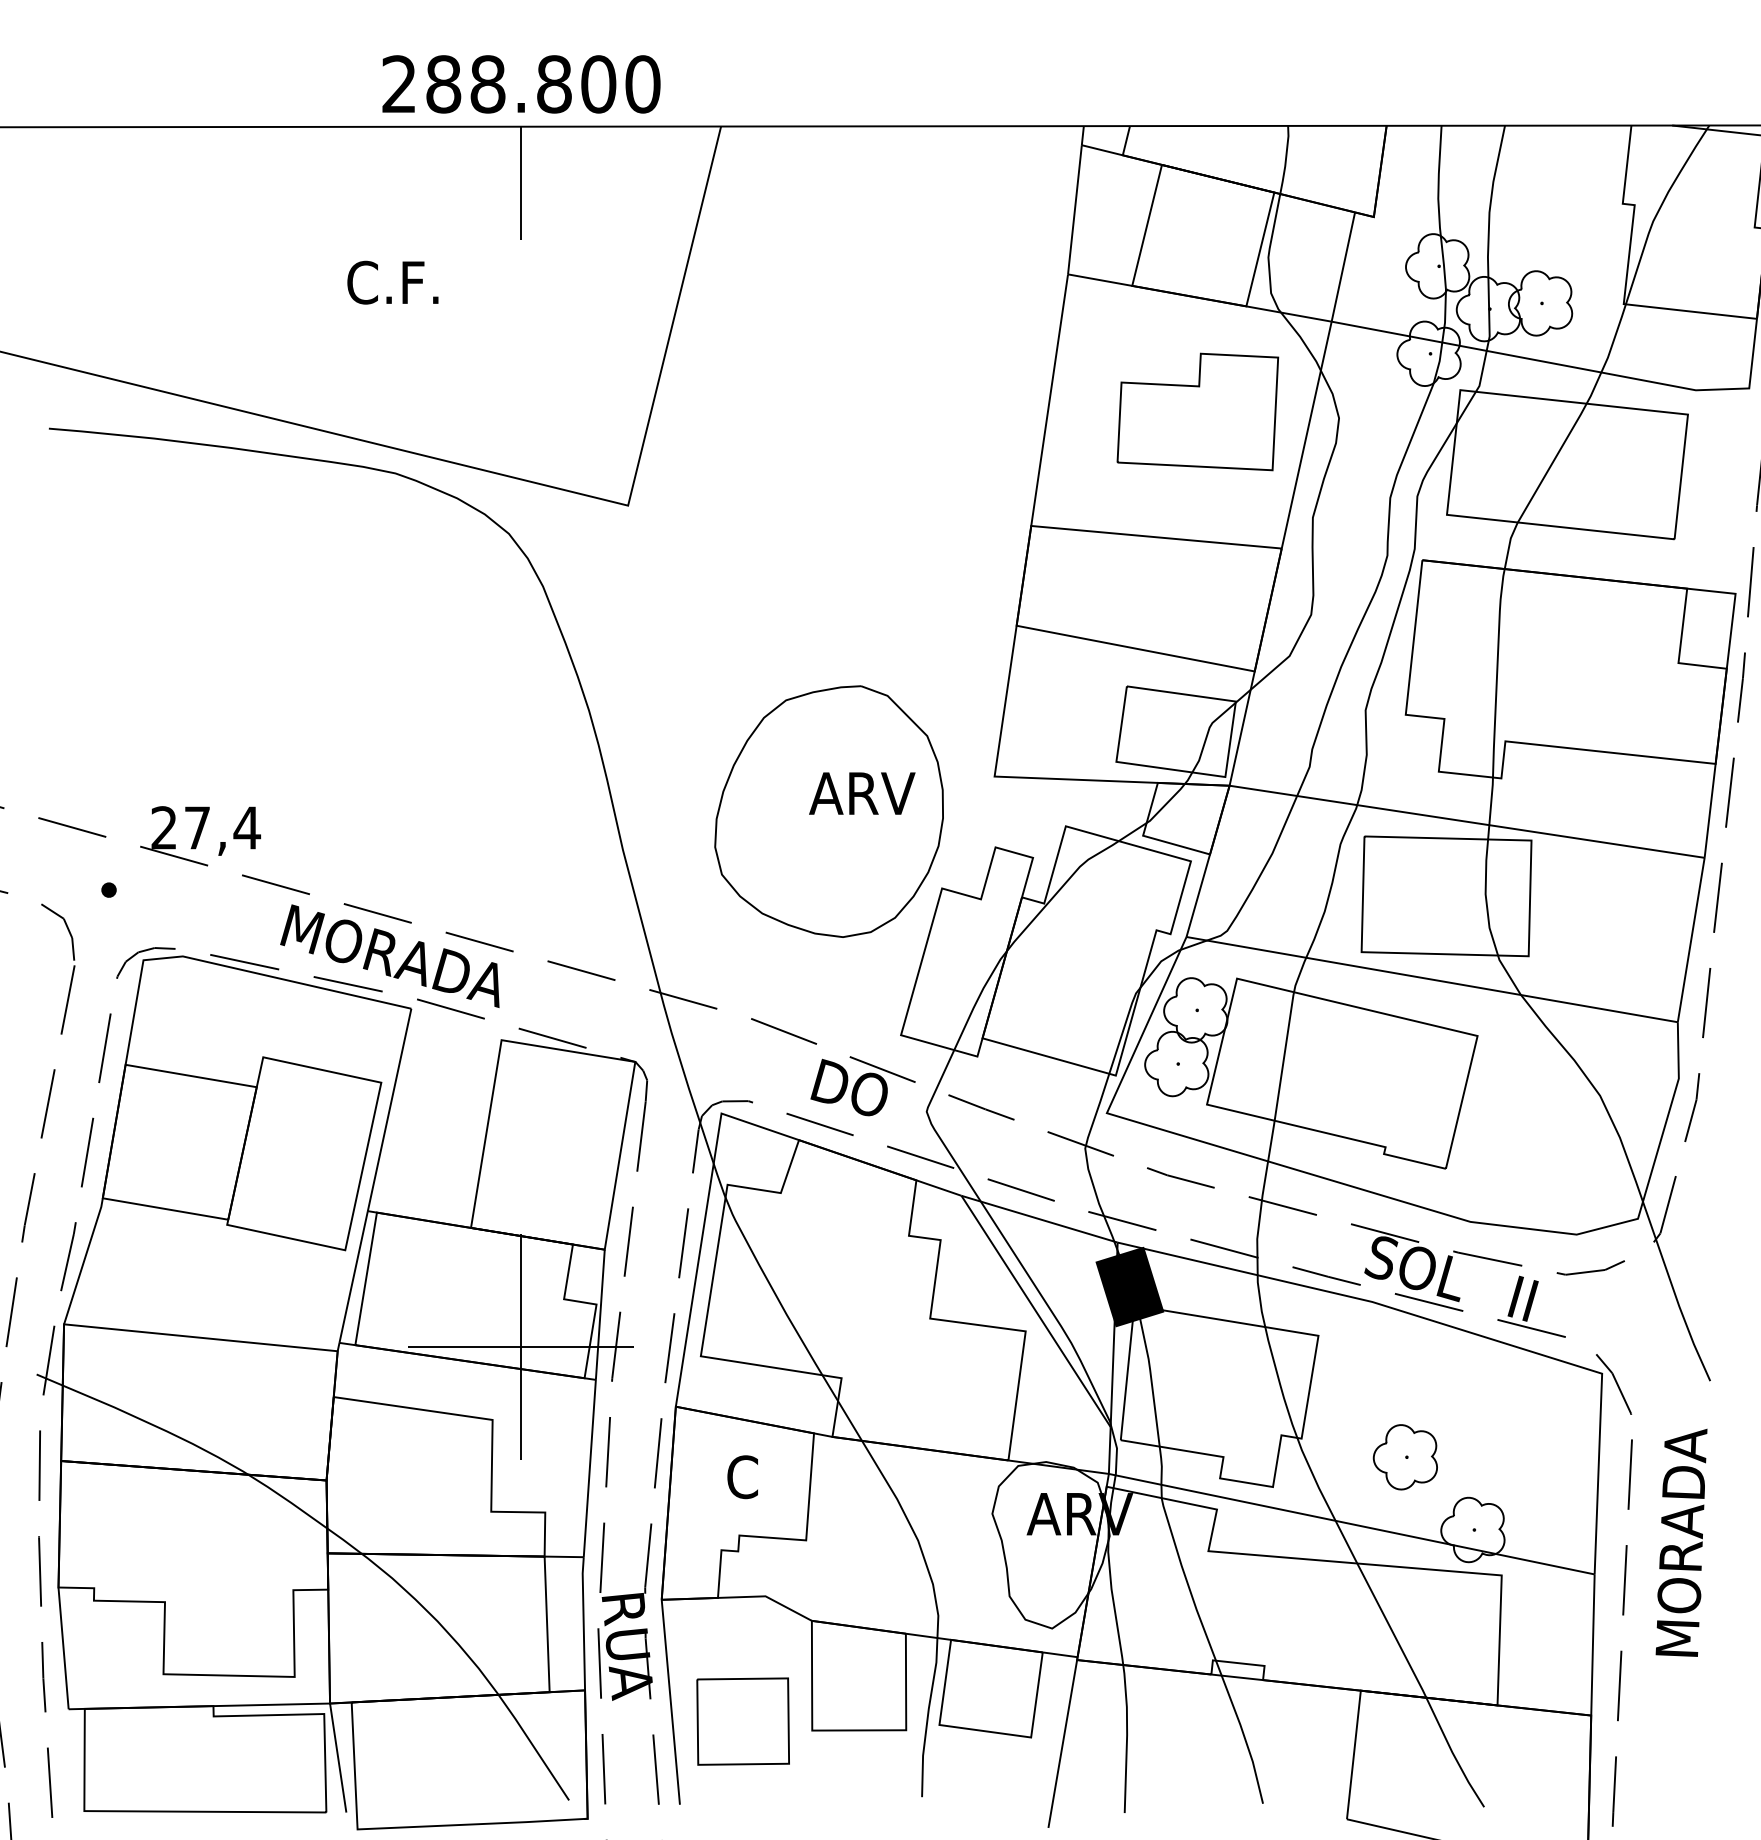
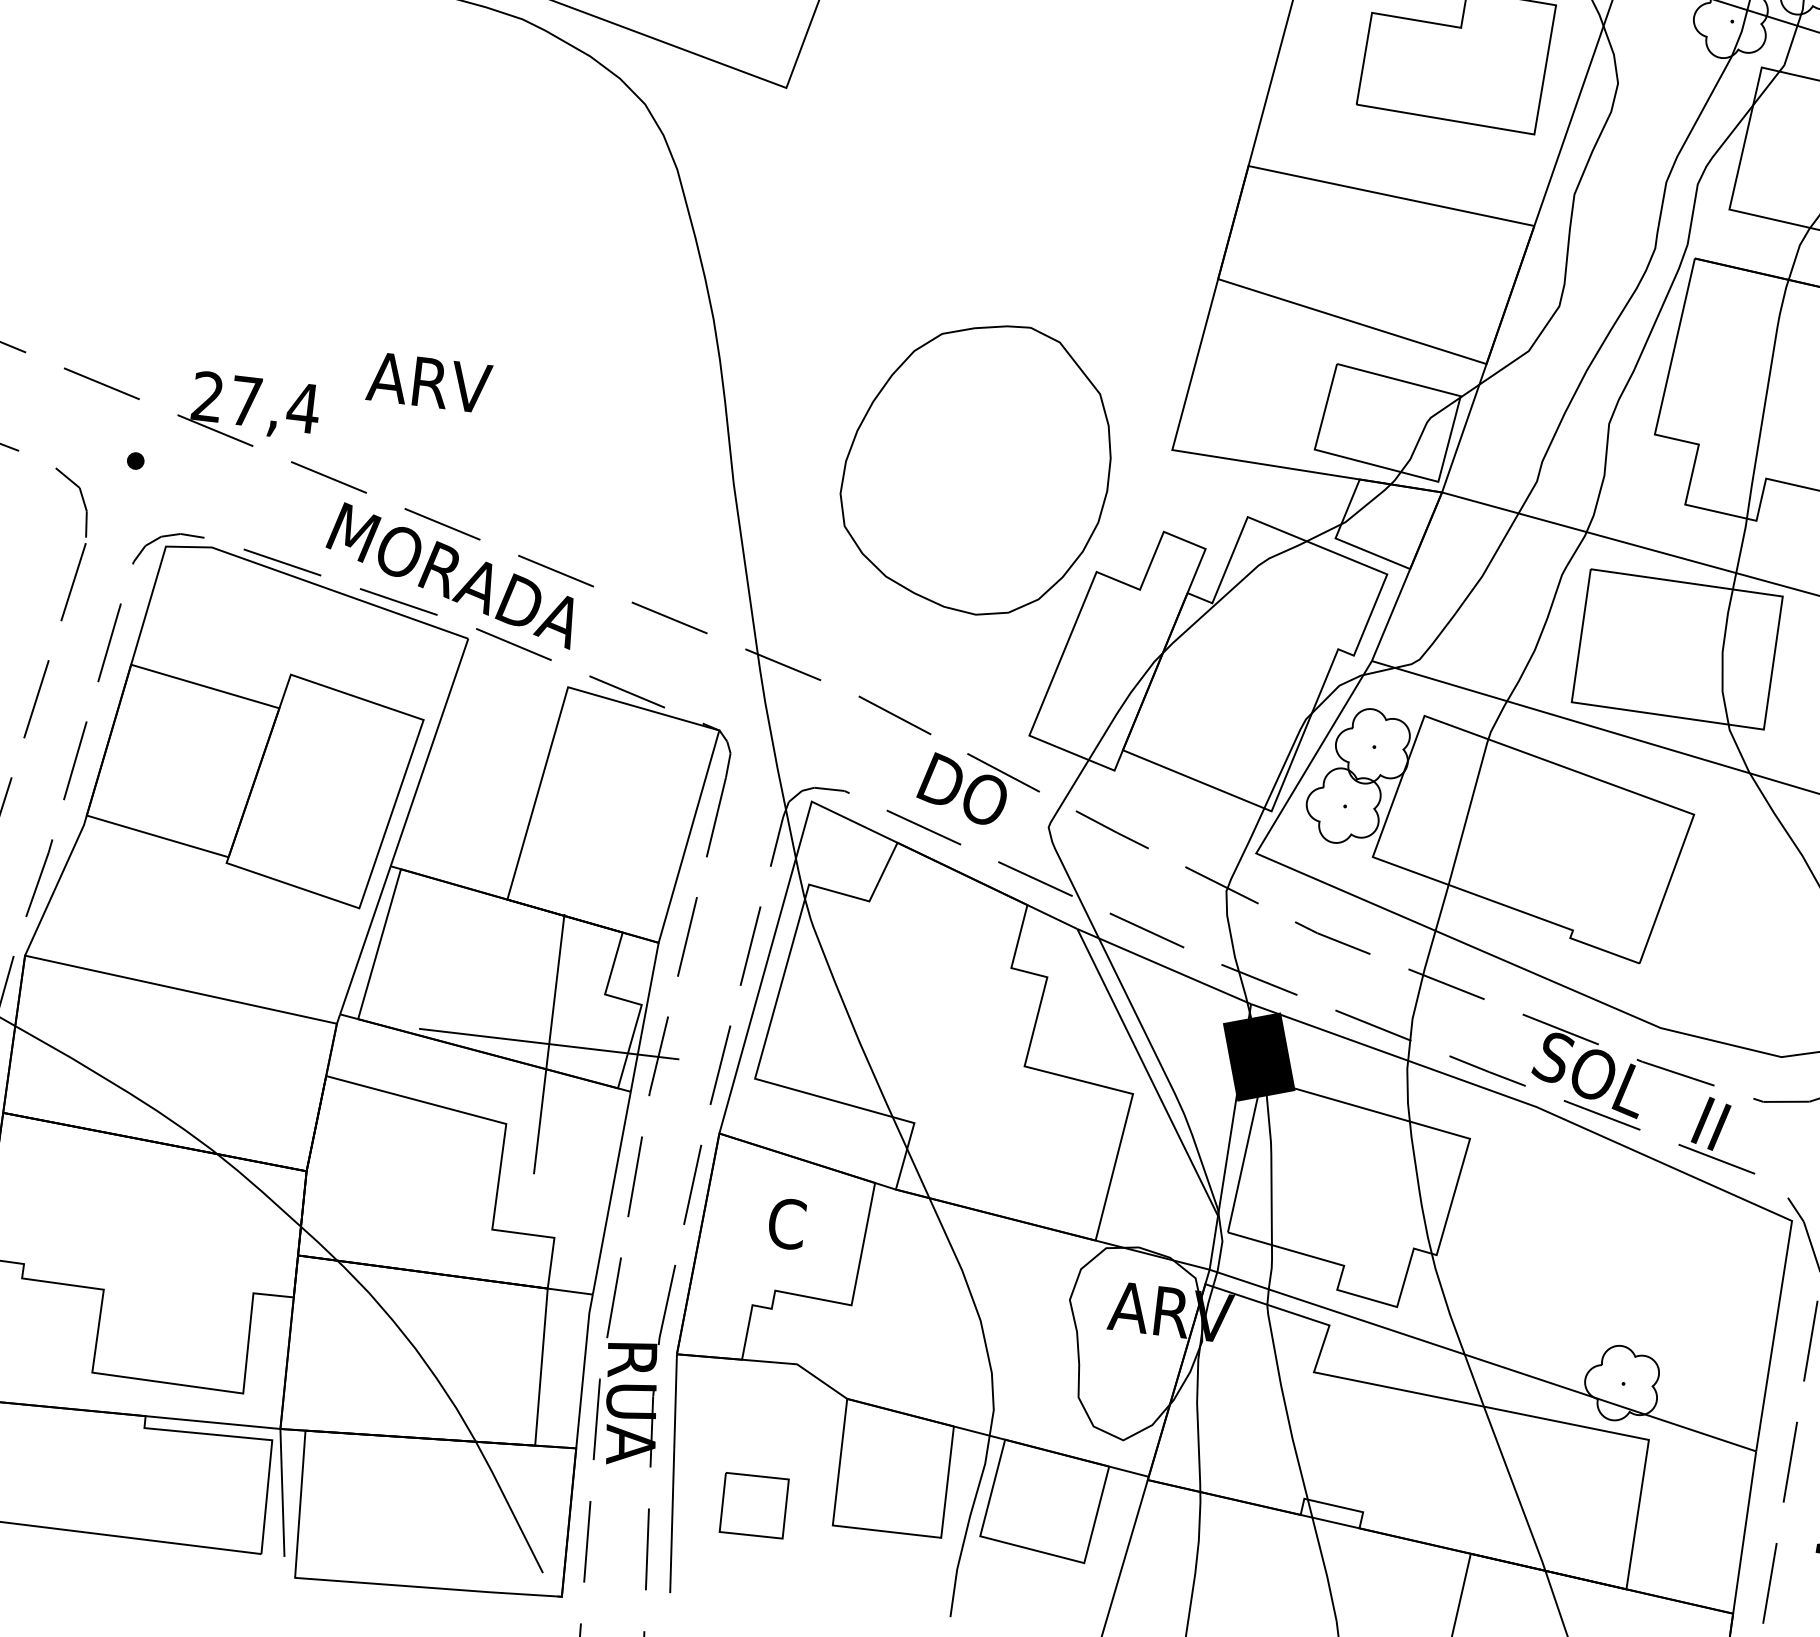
text: (862, 793) -> (429, 382), moved
part: (1404, 1457) -> (1552, 1290), removed
part: (742, 1721) -> (753, 1505), size x0.6

